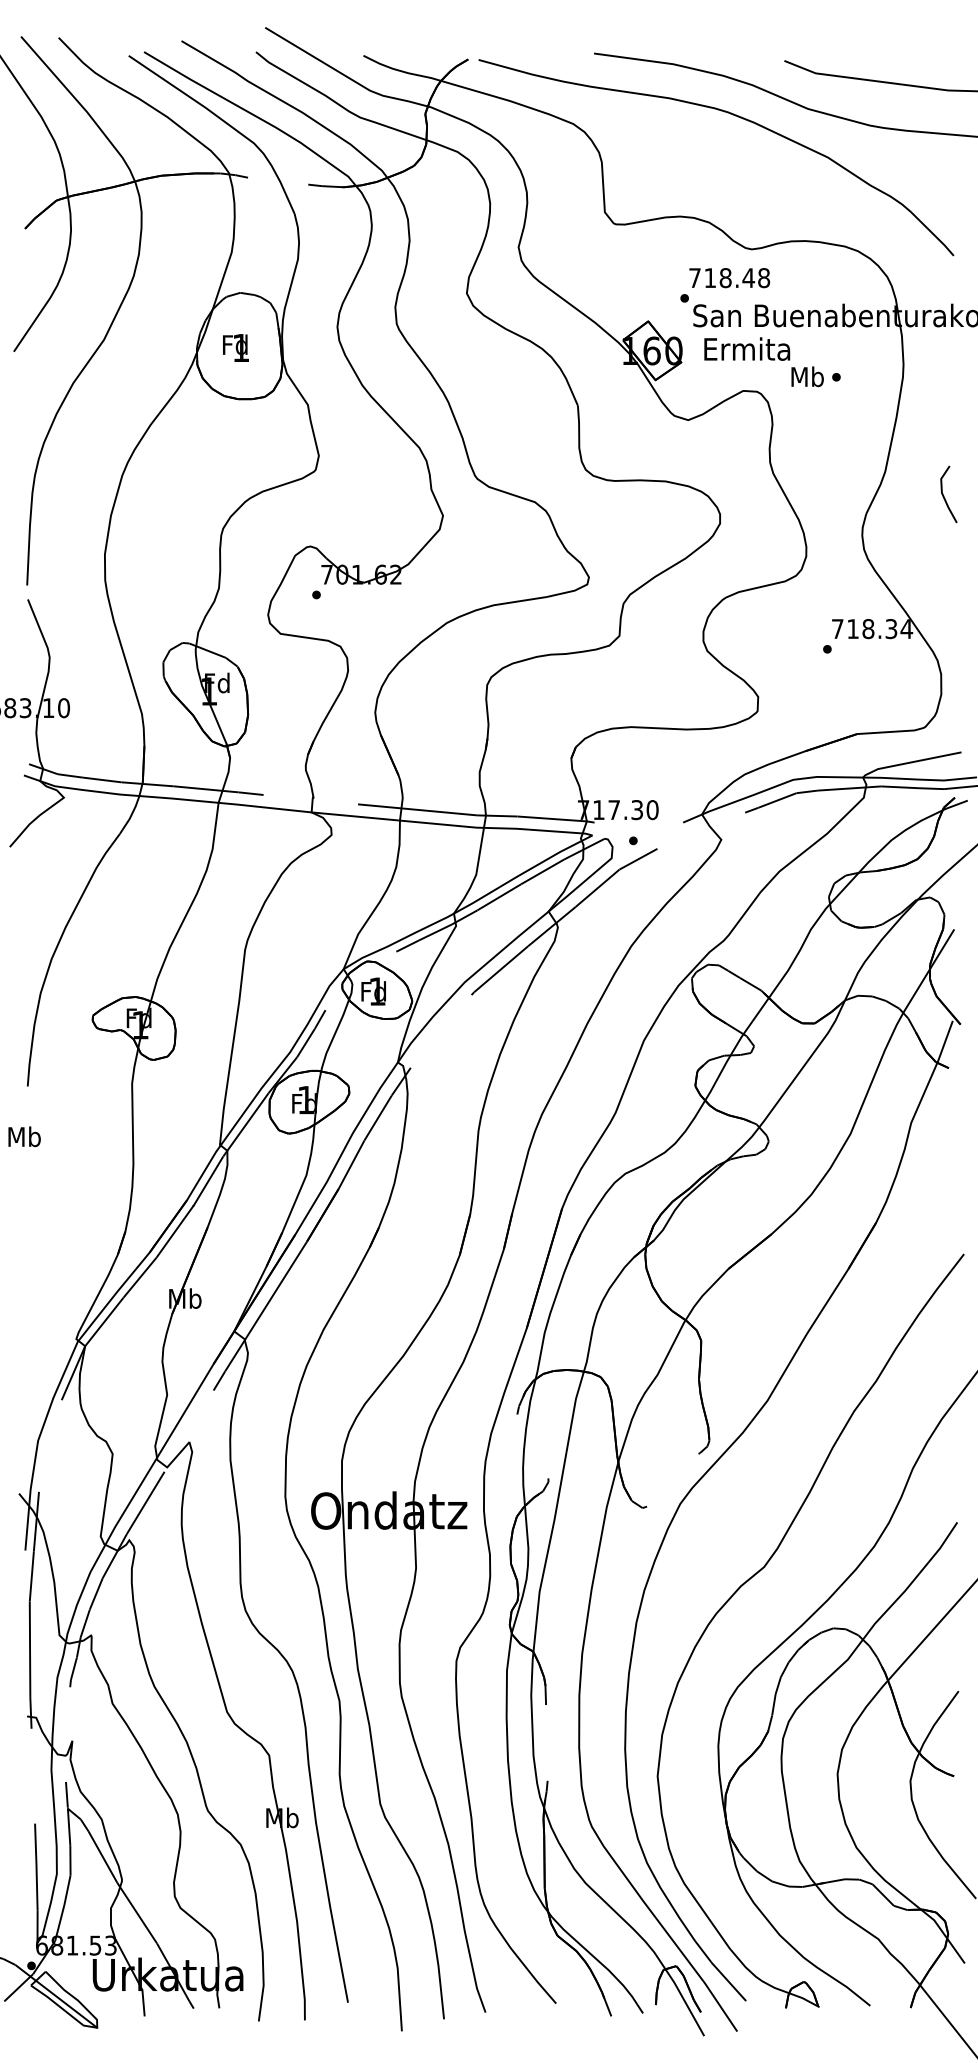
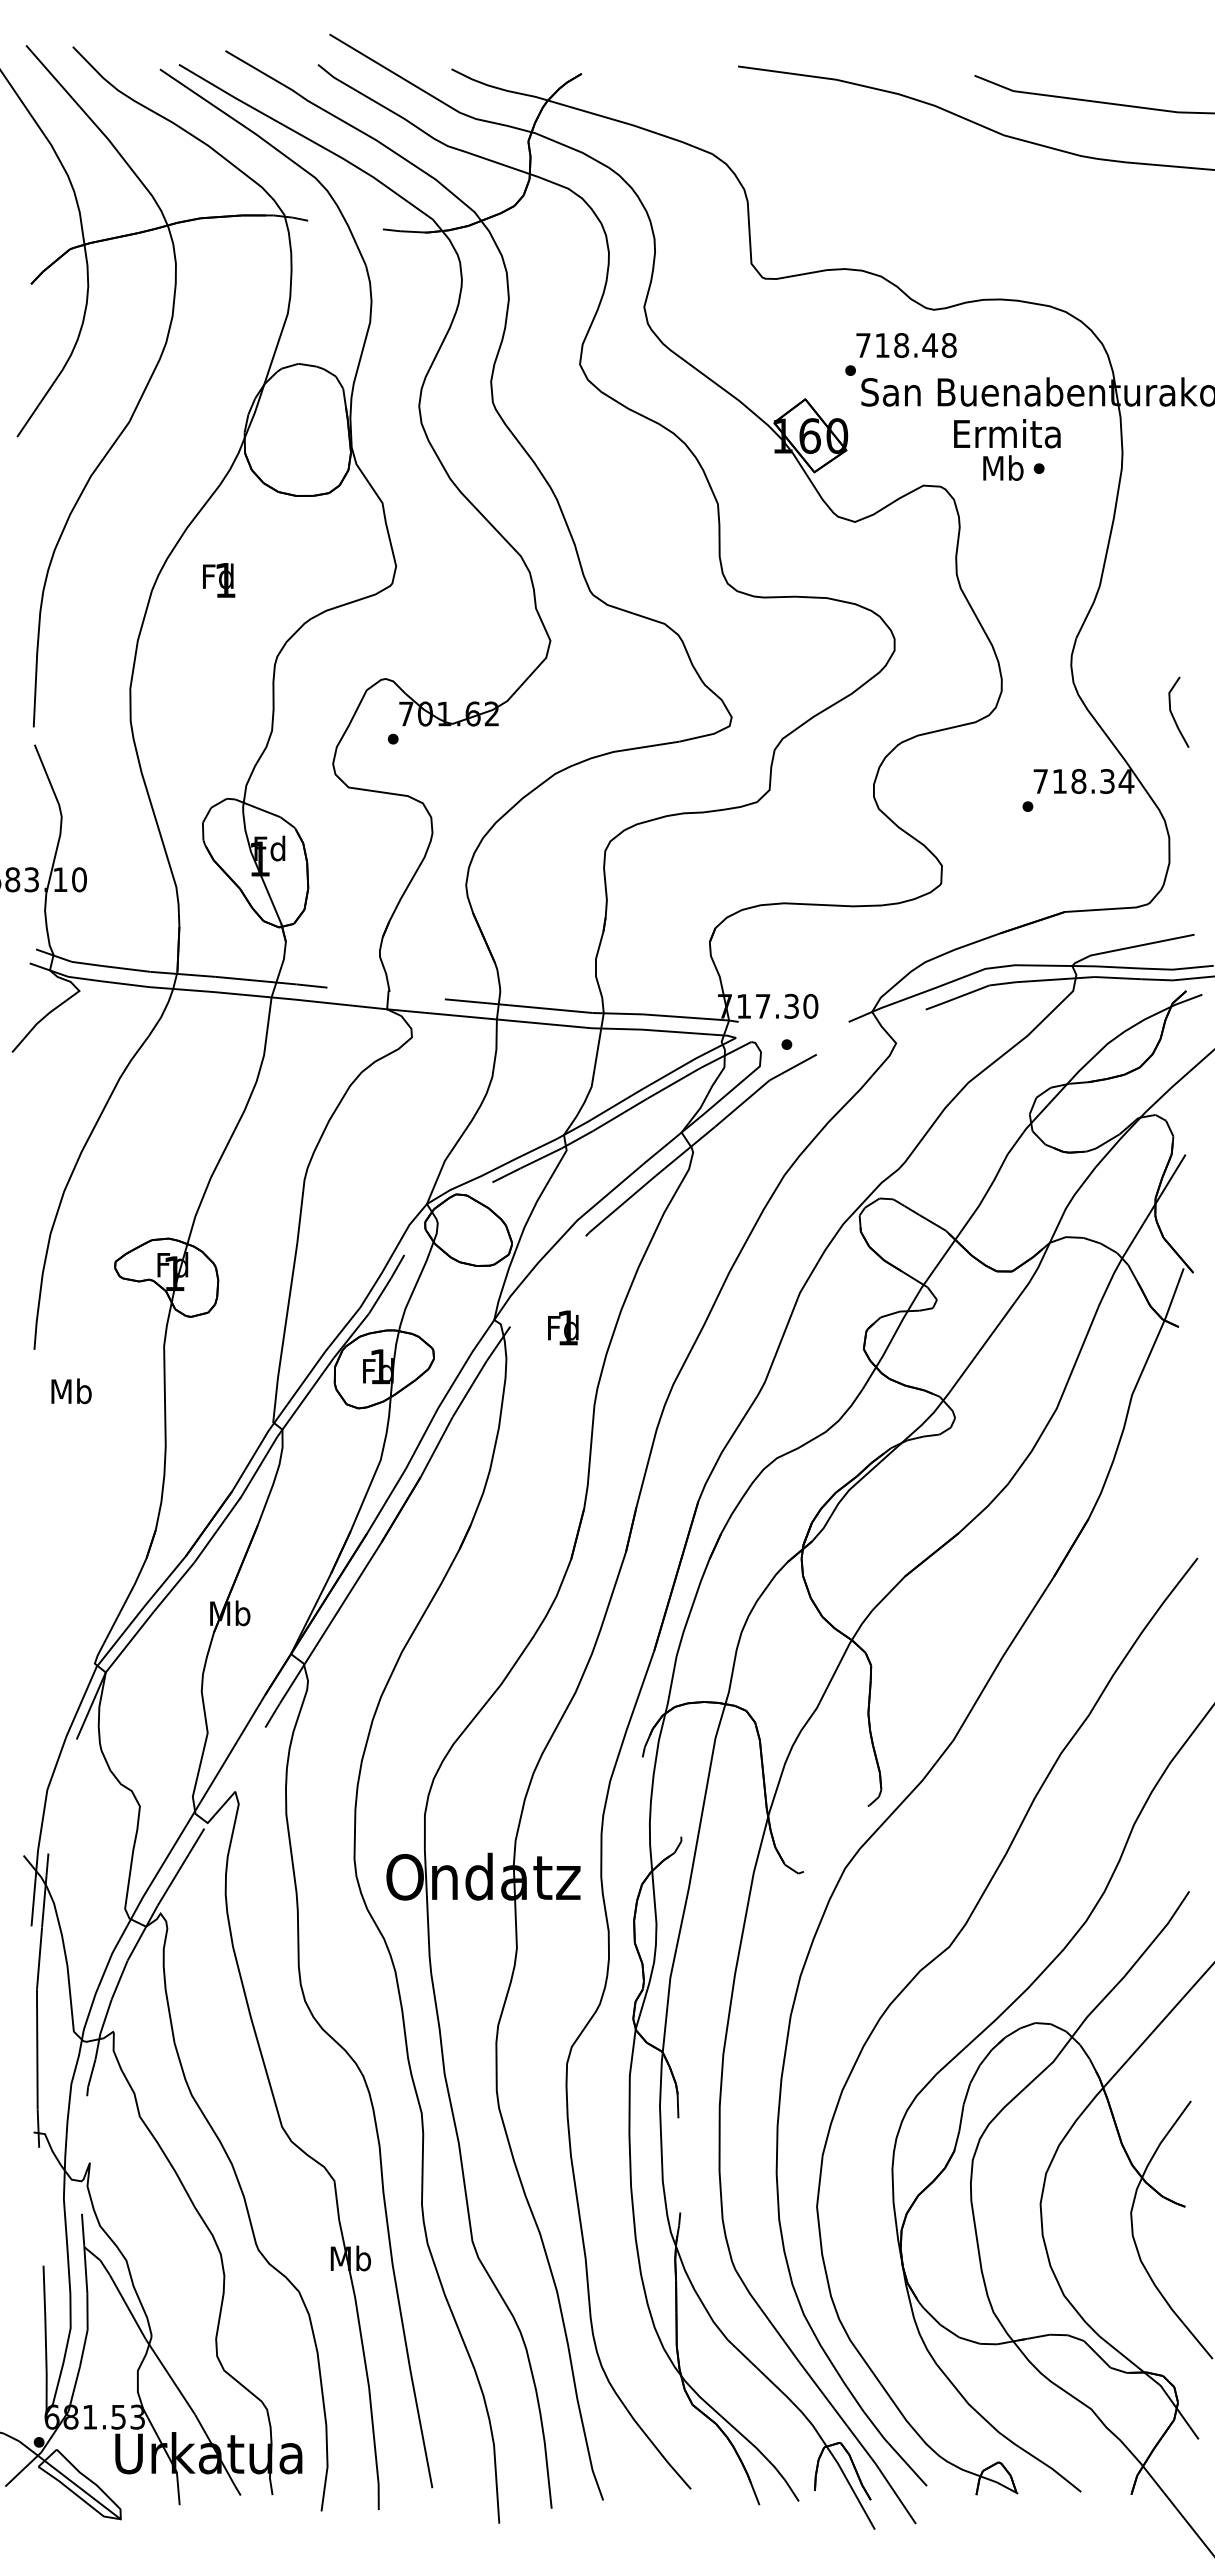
curve: (731, 114) -> (908, 142), removed
text: (236, 348) -> (219, 580), moved
text: (747, 348) -> (1007, 433), moved
line: (943, 494) -> (1172, 712), moved
text: (373, 991) -> (563, 1327), moved
text: (24, 1136) -> (71, 1391), moved

